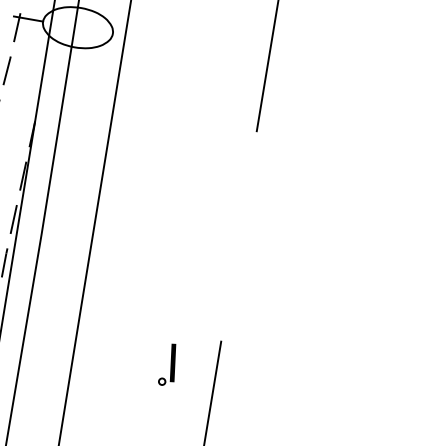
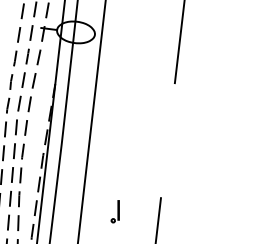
part: (165, 364) -> (114, 211), moved

